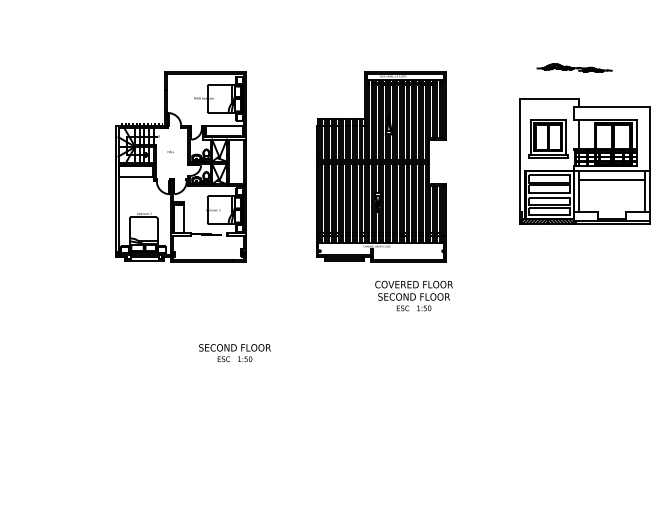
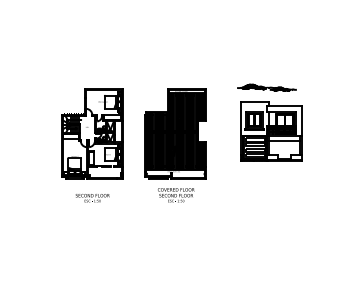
part: (573, 67) -> (266, 87), size x1.67
part: (181, 165) -> (92, 133), moved
text: (414, 296) -> (176, 195), moved
text: (234, 353) -> (92, 198), moved

